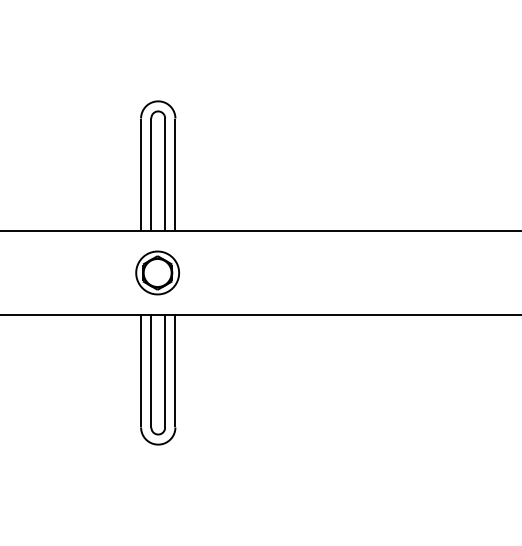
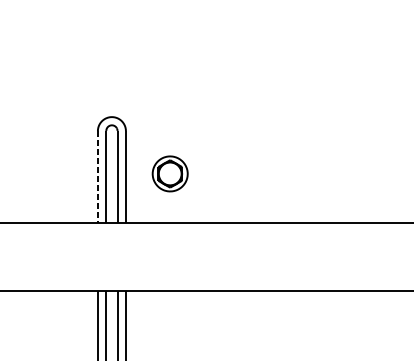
line: (141, 175) -> (98, 177), solid -> dashed
part: (157, 272) -> (170, 173), moved

